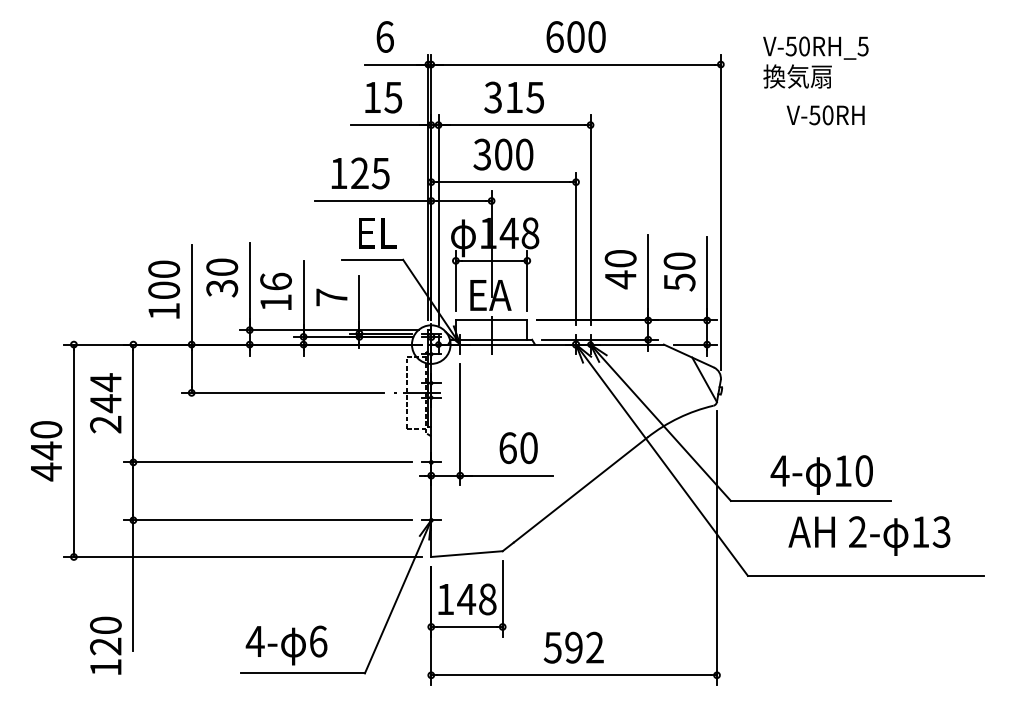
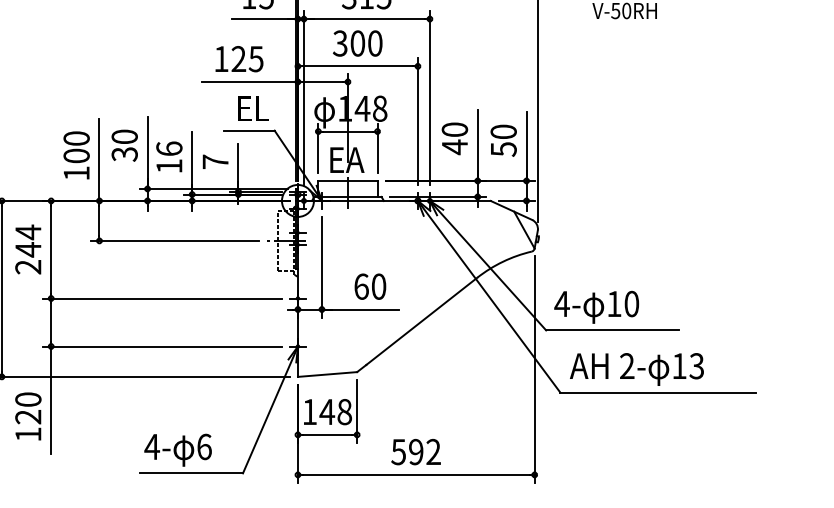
text: (821, 474) -> (596, 306), moved
text: (869, 535) -> (637, 369), moved
text: (105, 645) -> (28, 416), moved

